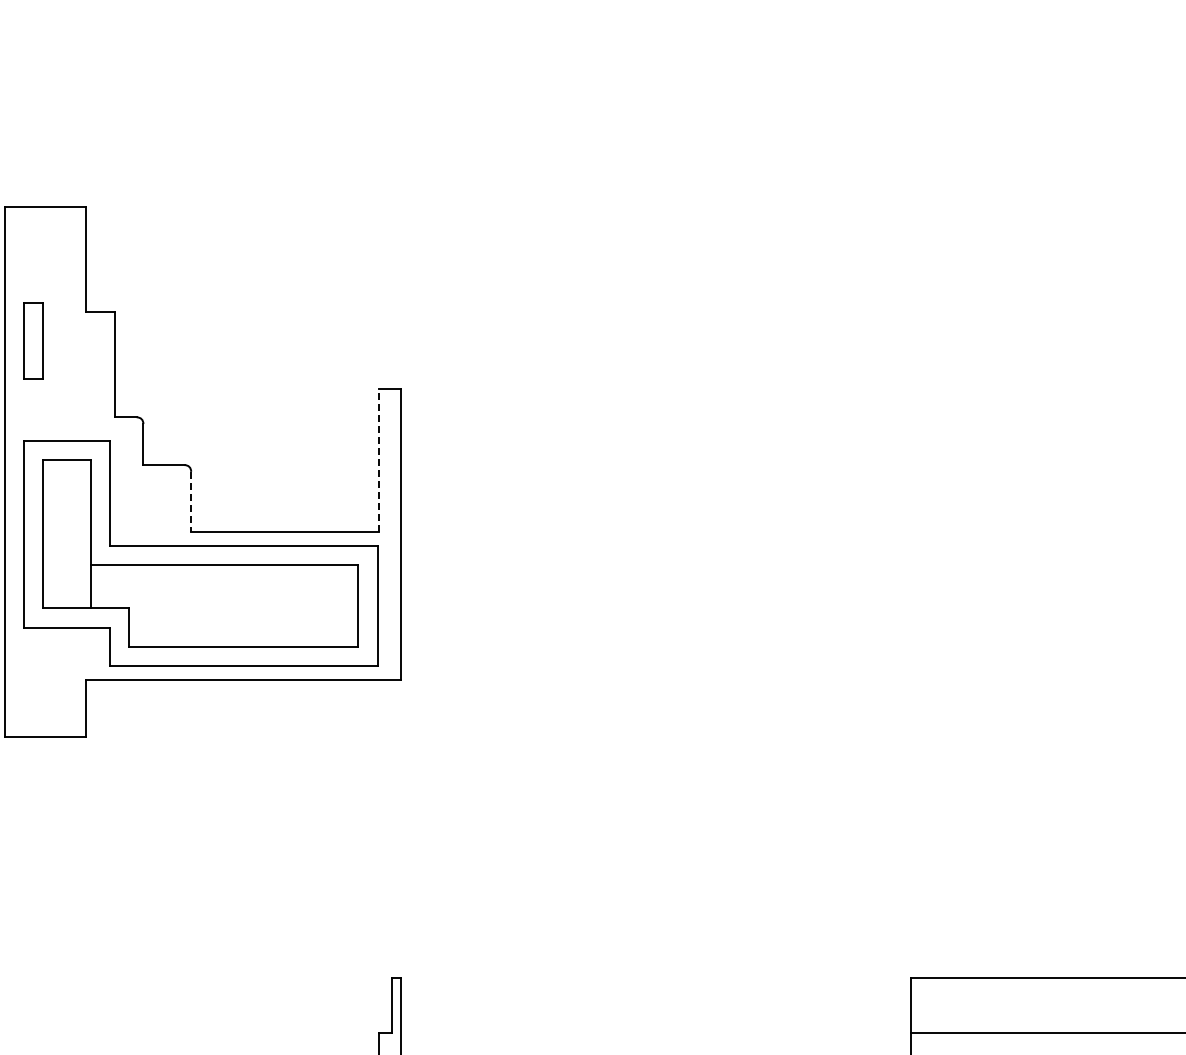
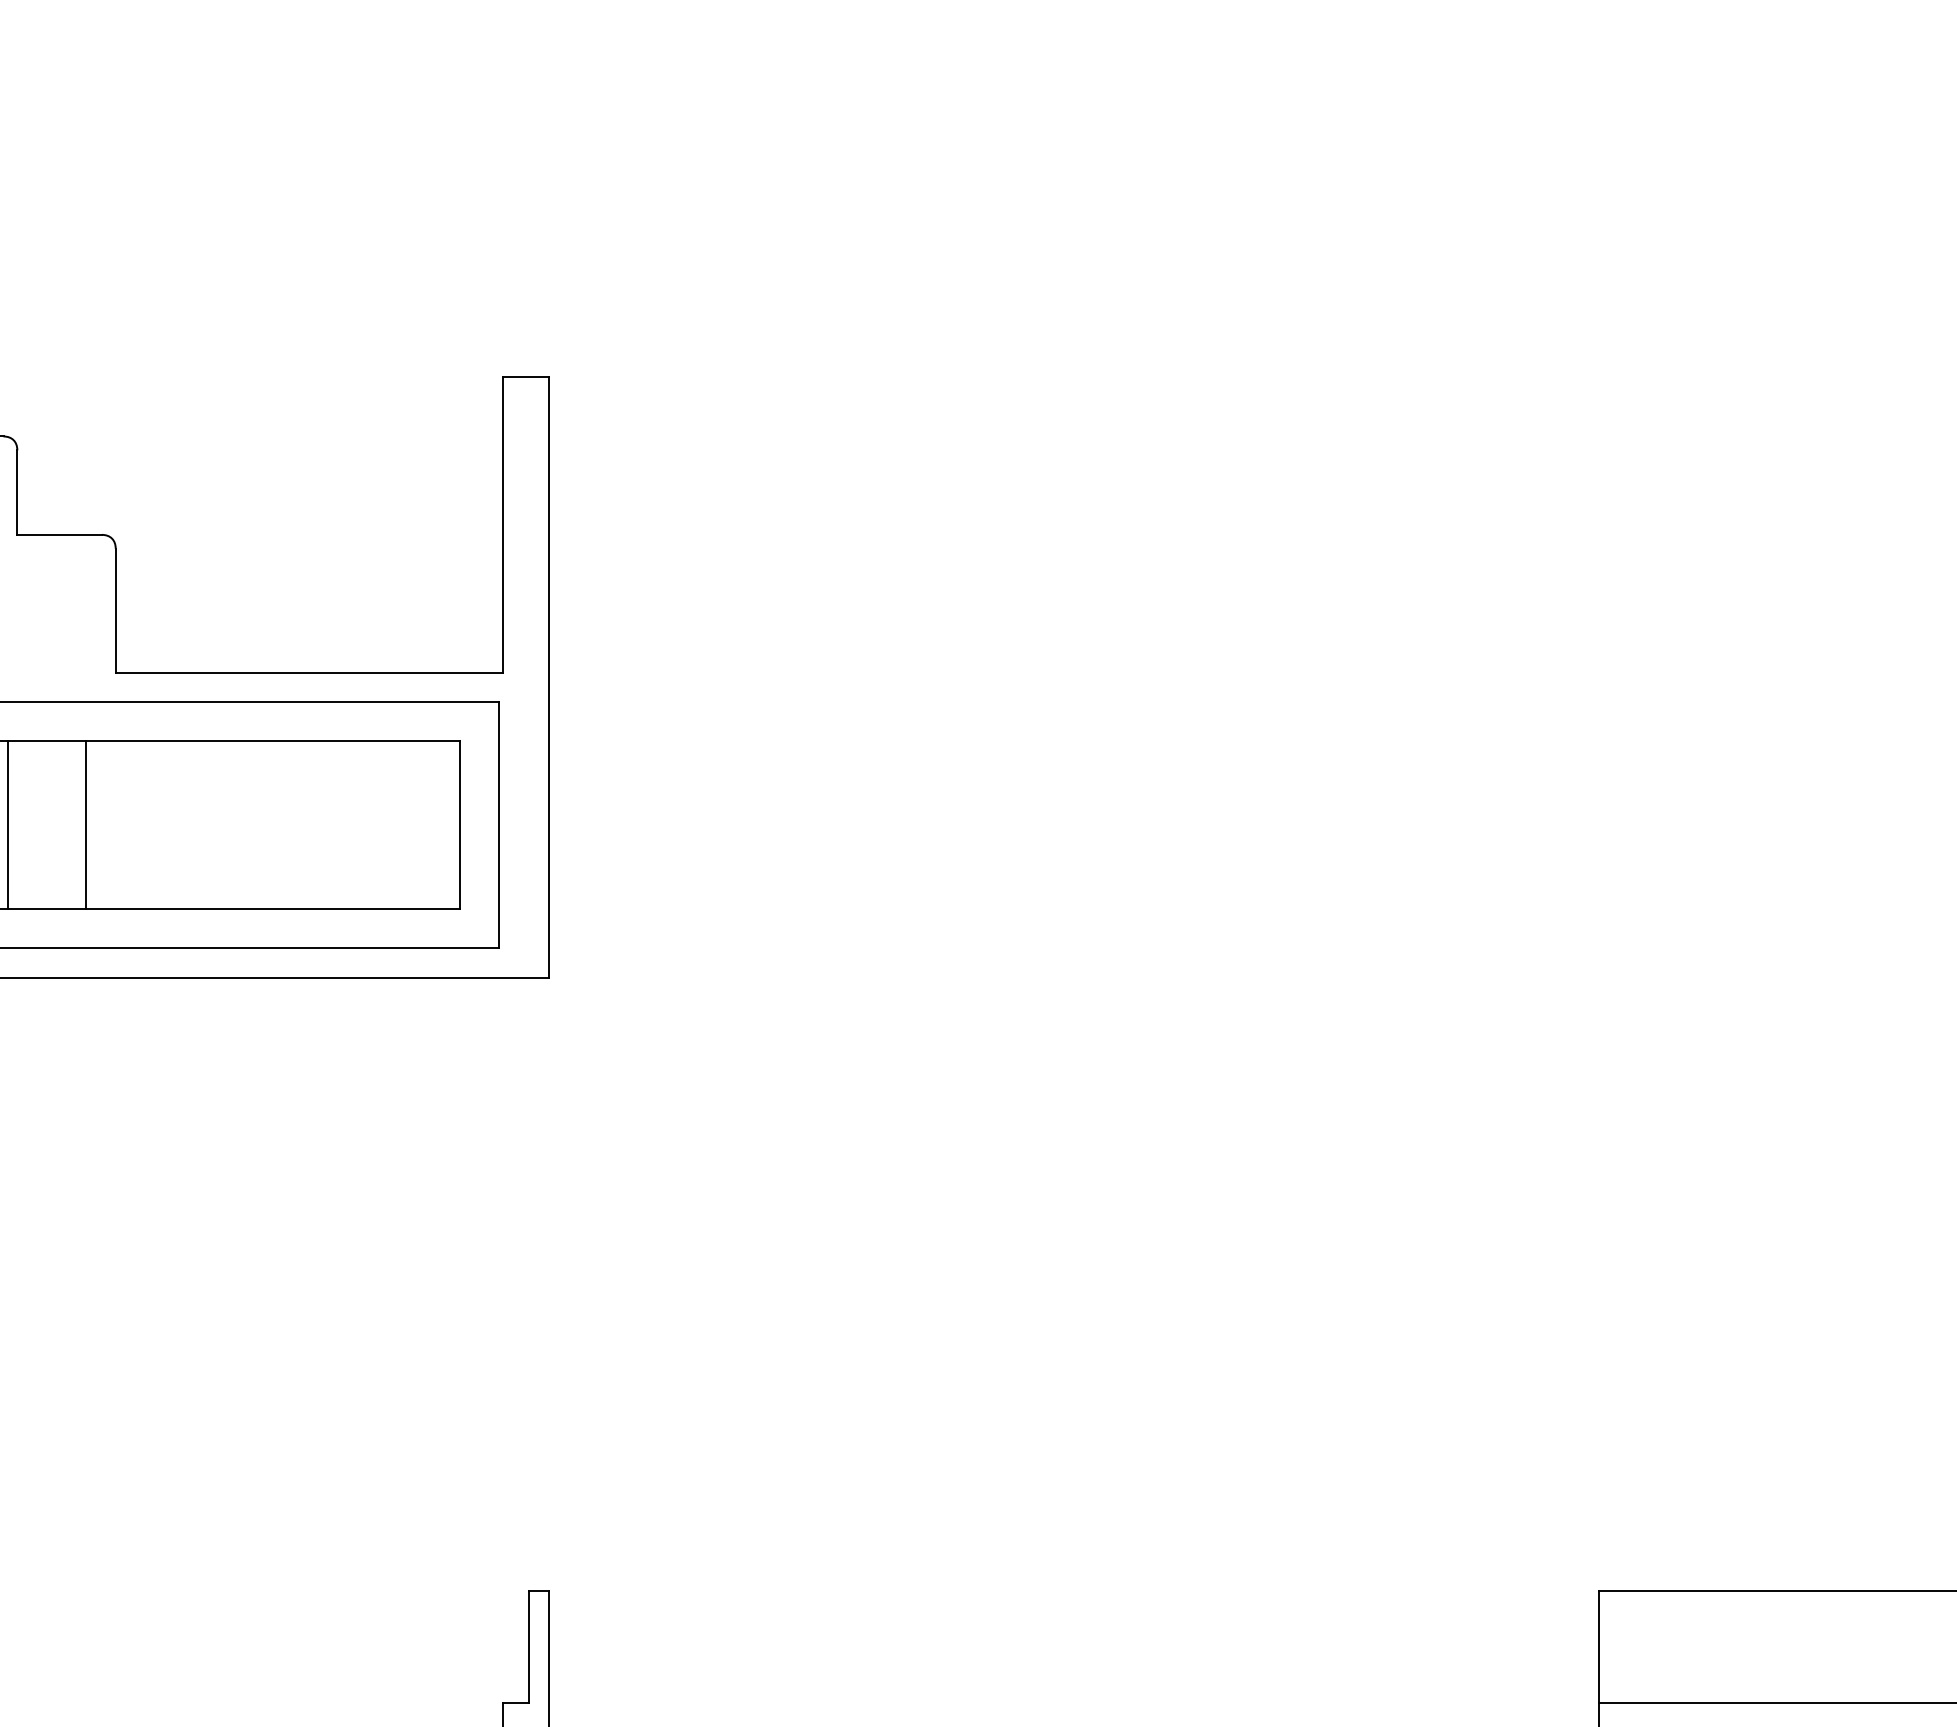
line: (379, 460) -> (503, 525), dashed -> solid
line: (191, 502) -> (116, 611), dashed -> solid
line: (138, 605) -> (7, 823), added
line: (176, 605) -> (85, 823), added

